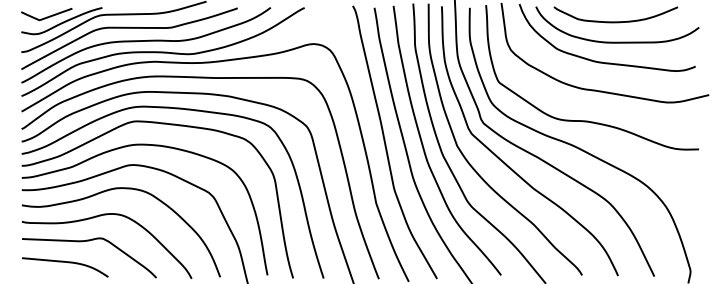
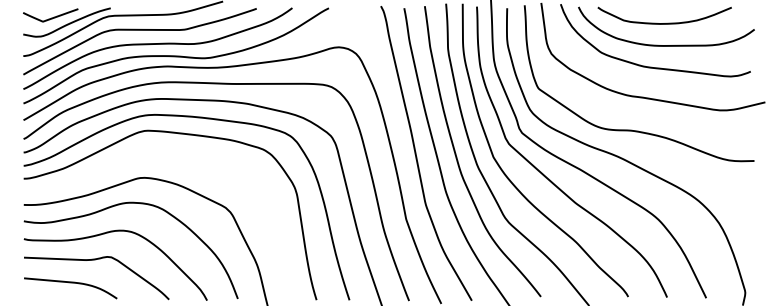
curve: (150, 146) -> (162, 157), removed

